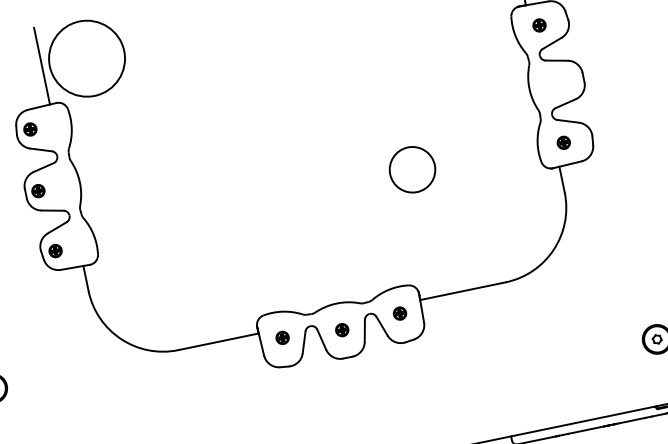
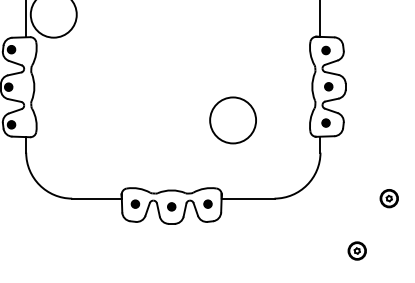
part: (555, 82) -> (328, 86), added
circle: (411, 170) -> (232, 120), size x1.67

